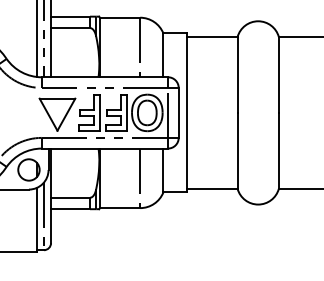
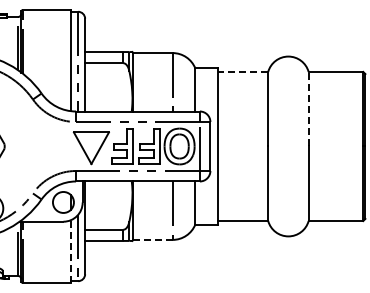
line: (212, 36) -> (243, 71), solid -> dashed
line: (278, 74) -> (308, 108), solid -> dashed
line: (119, 207) -> (152, 239), solid -> dashed
line: (37, 219) -> (71, 251), solid -> dashed

